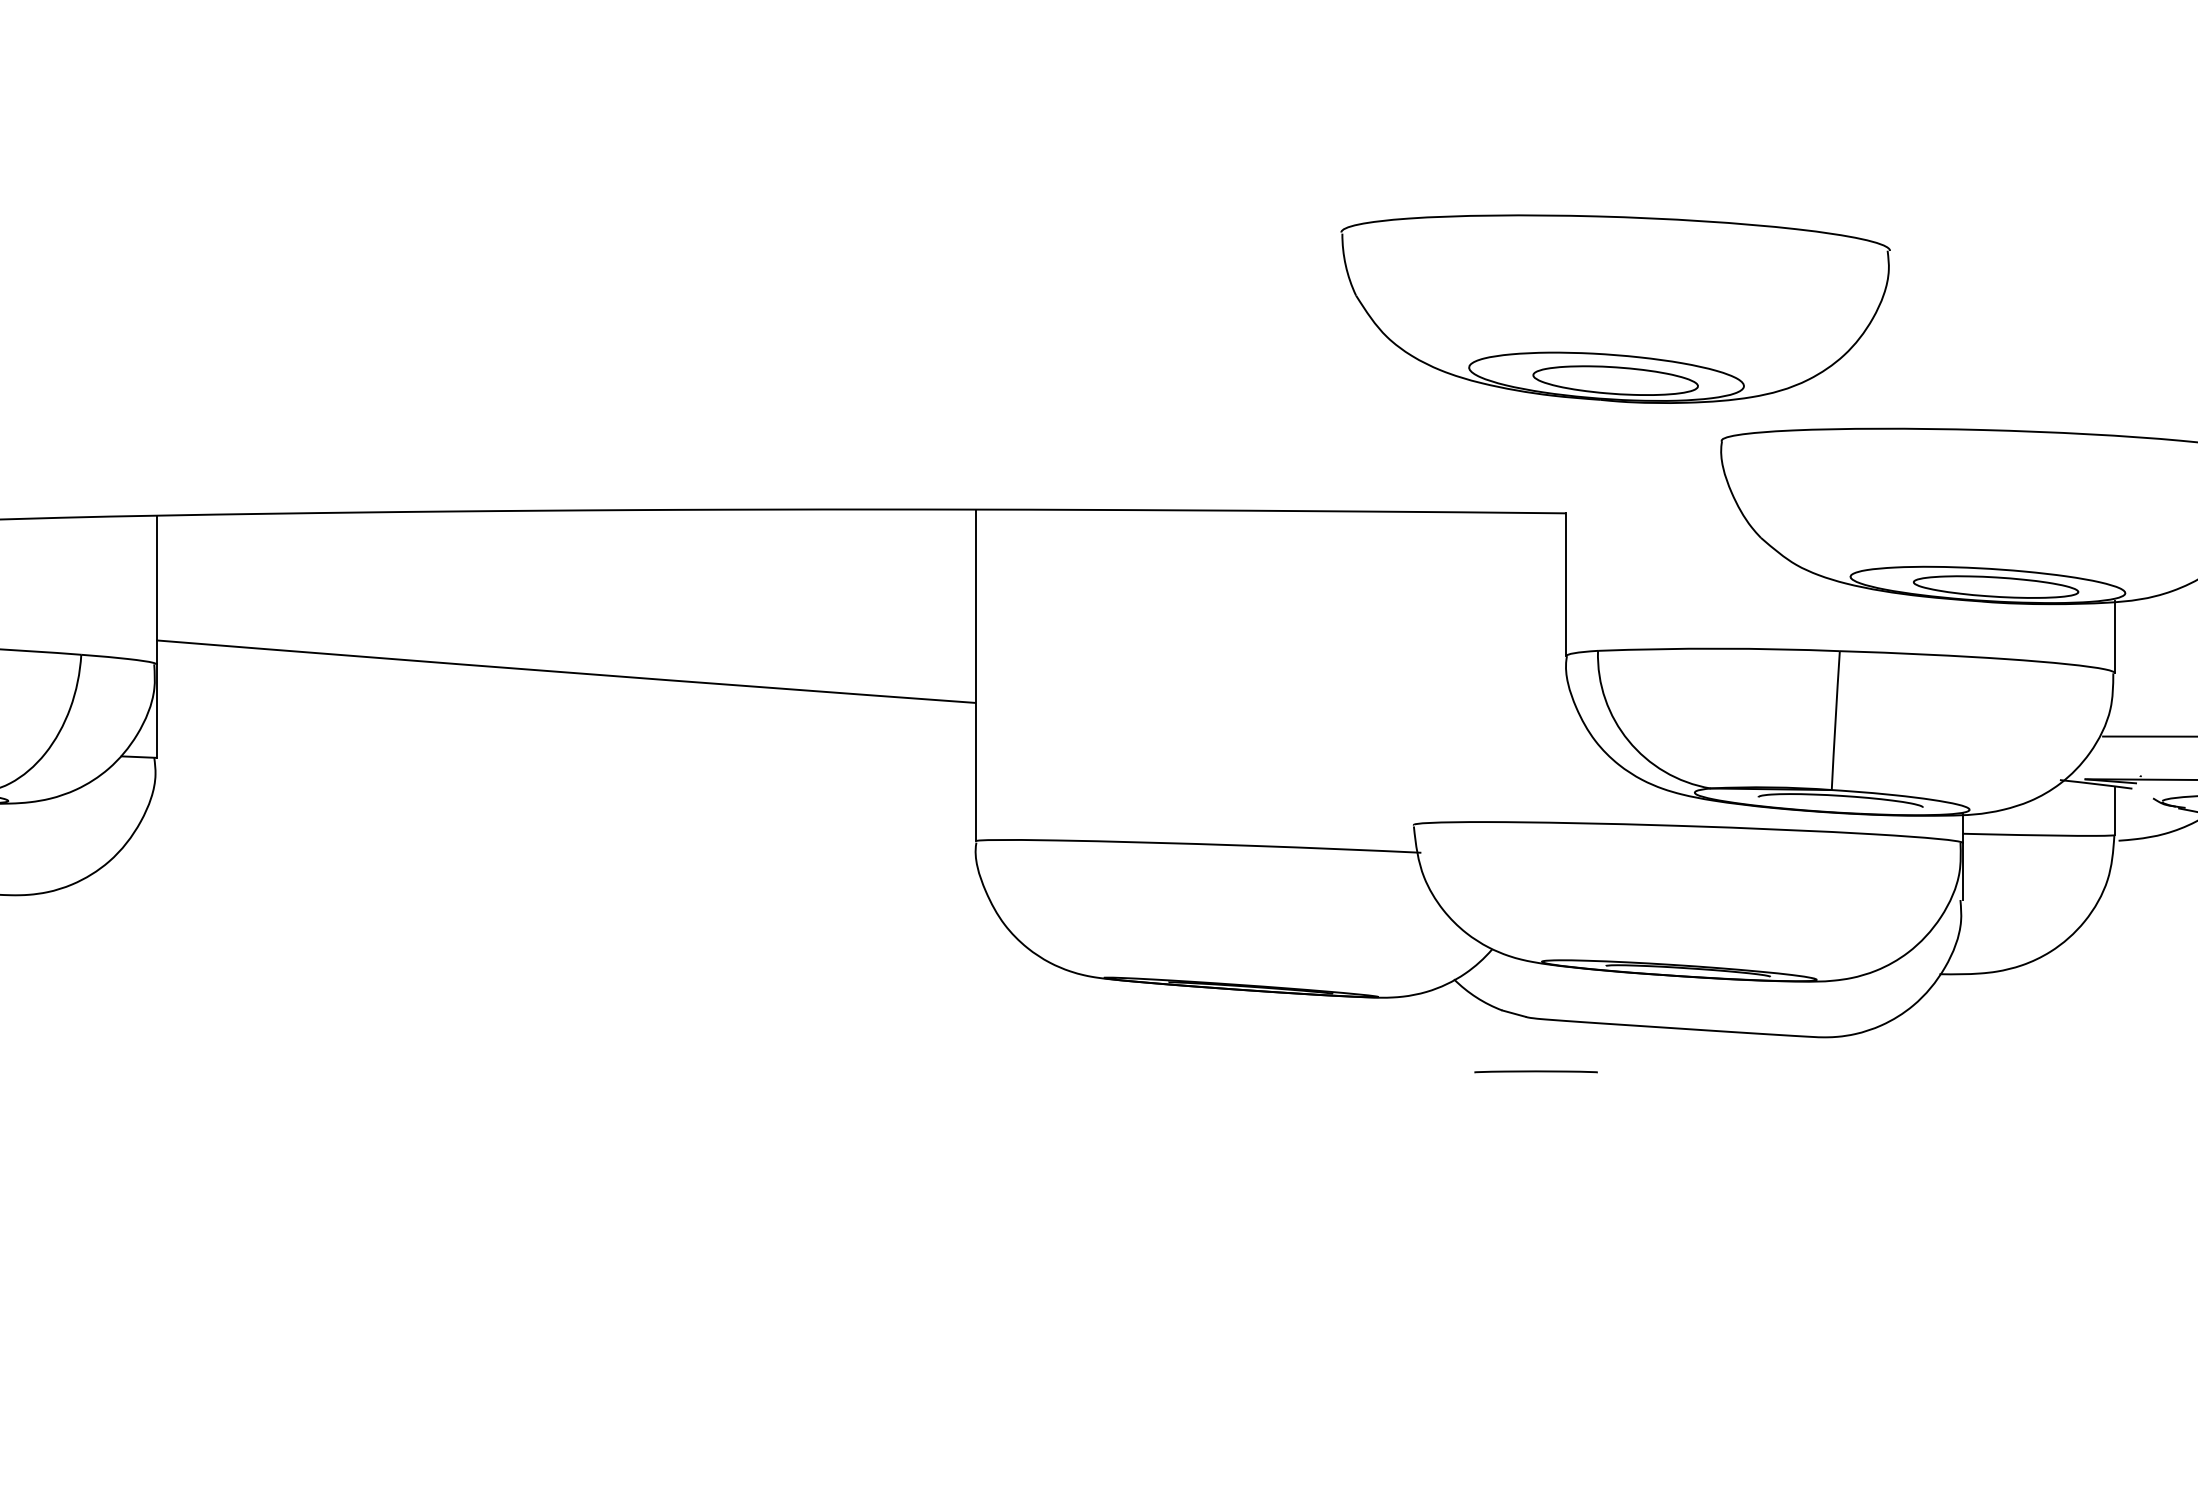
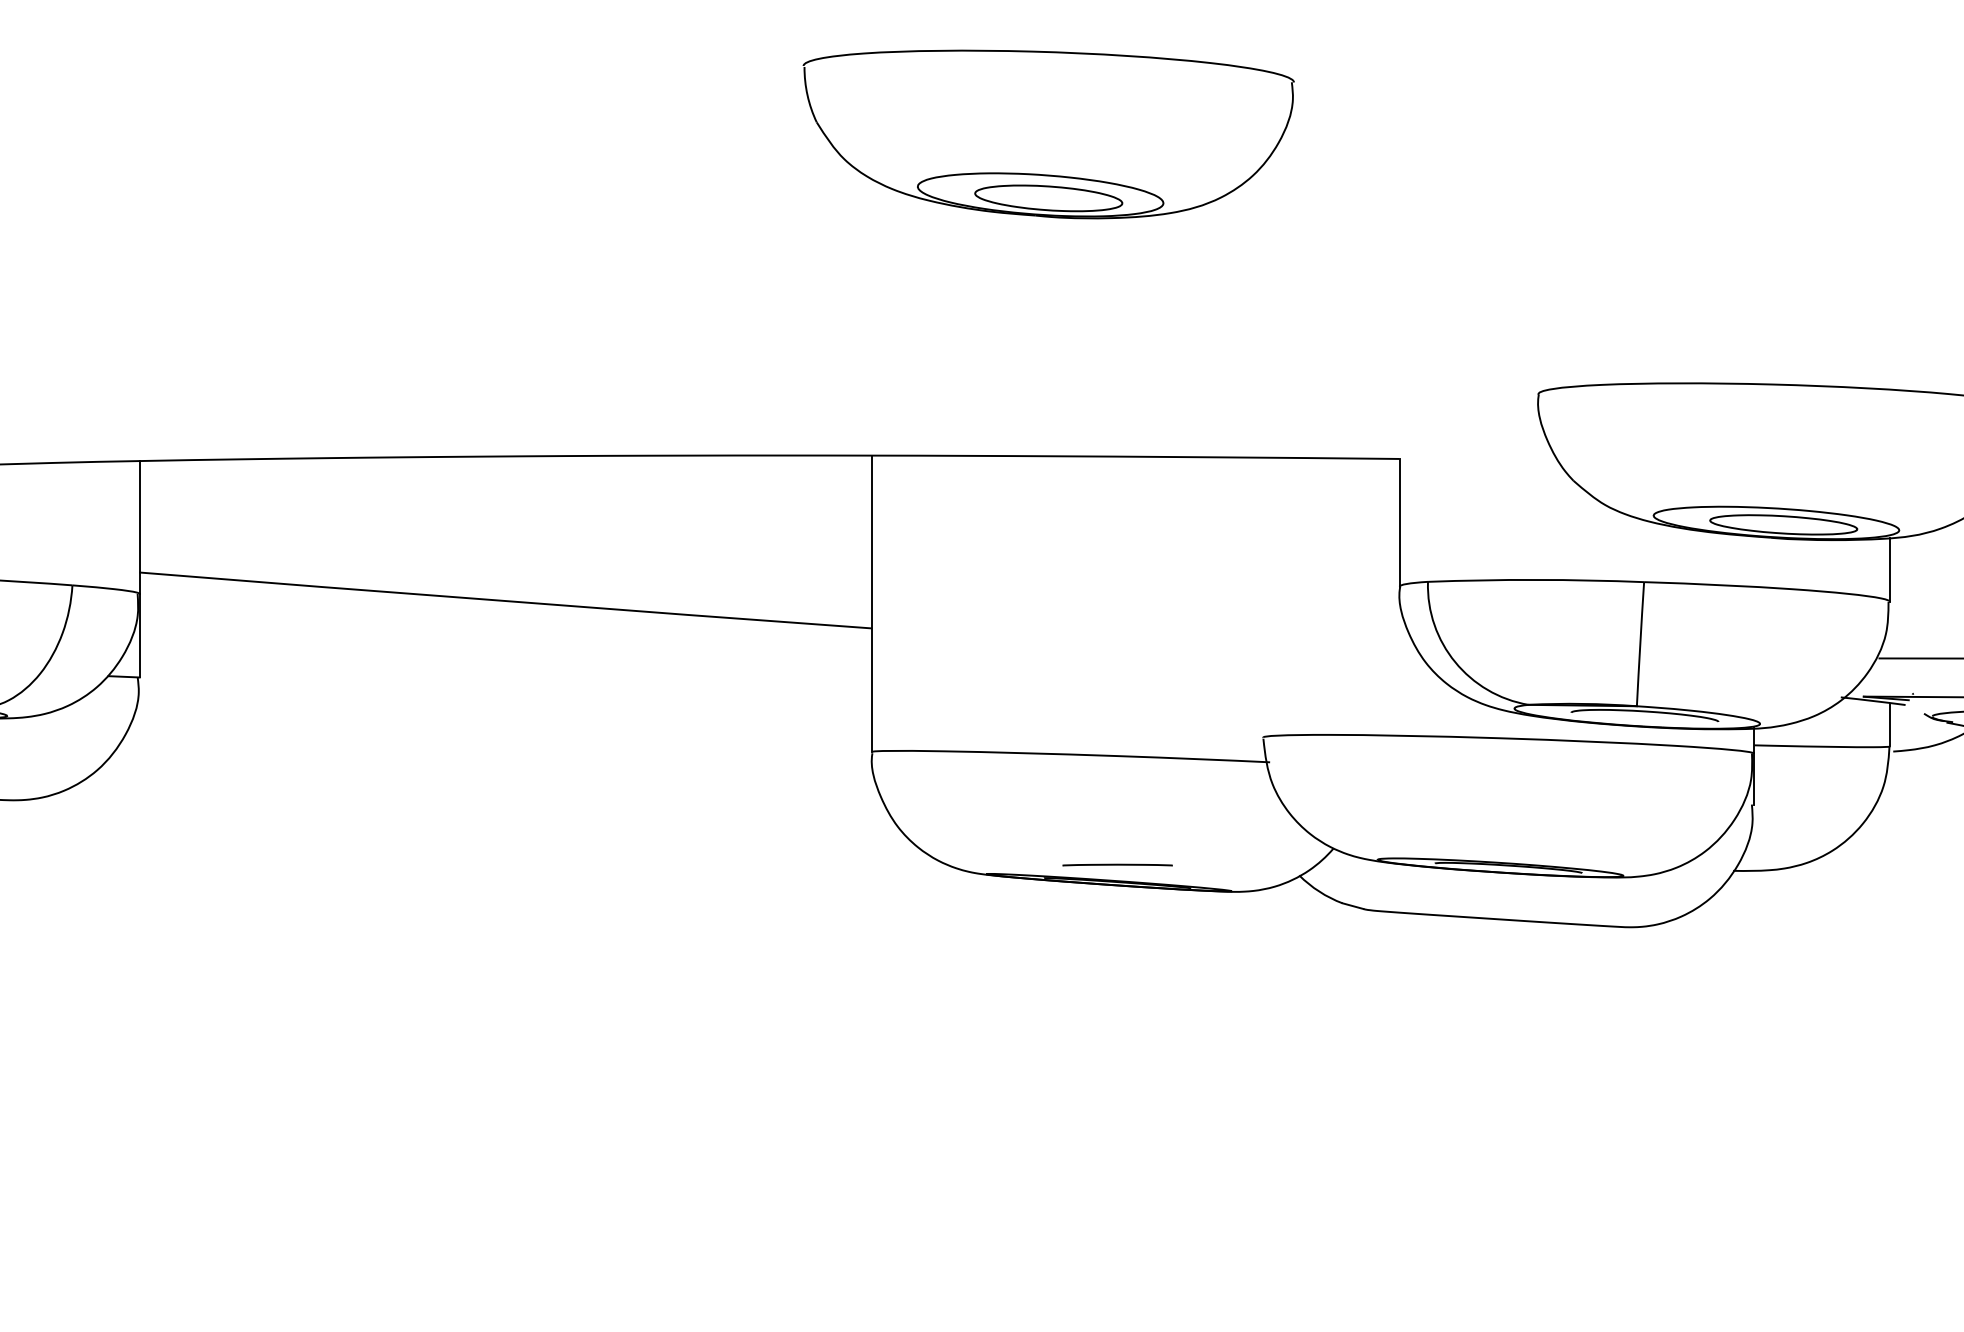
part: (1615, 353) -> (1048, 174), moved
line: (1535, 1071) -> (1117, 864), moved

